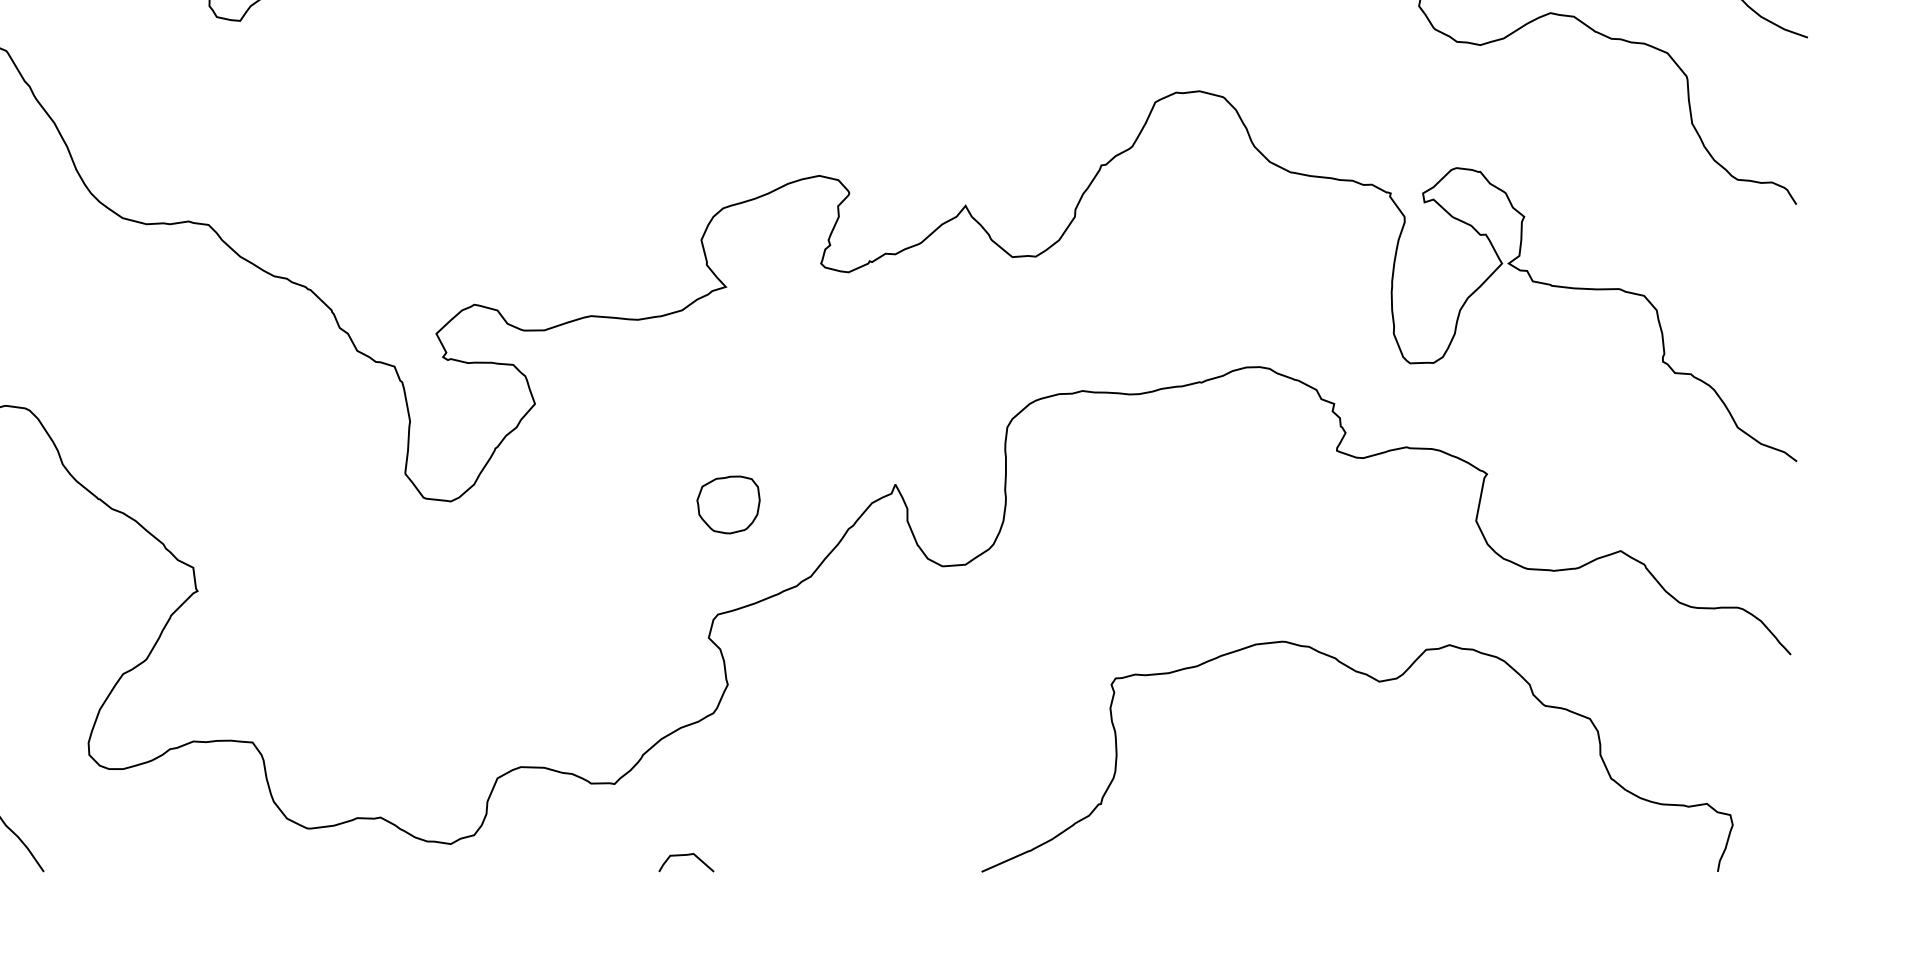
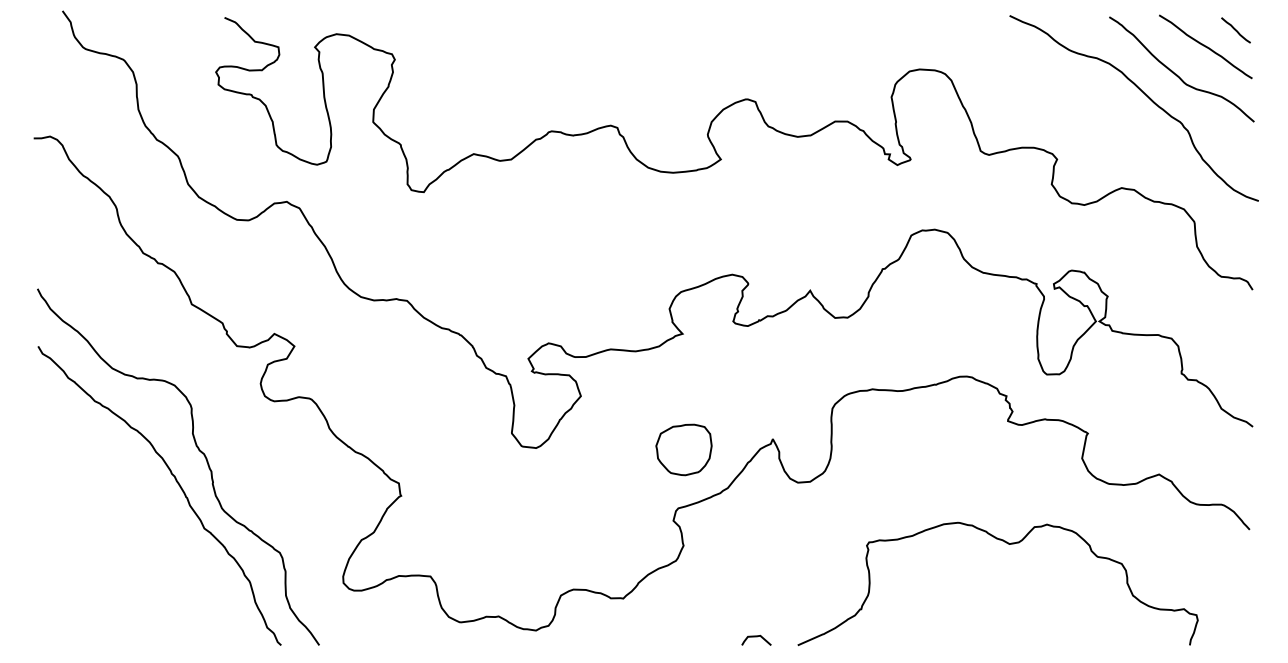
part: (727, 504) -> (683, 449), size x1.67
curve: (1377, 682) -> (1008, 544), moved
curve: (686, 857) -> (756, 637), moved

